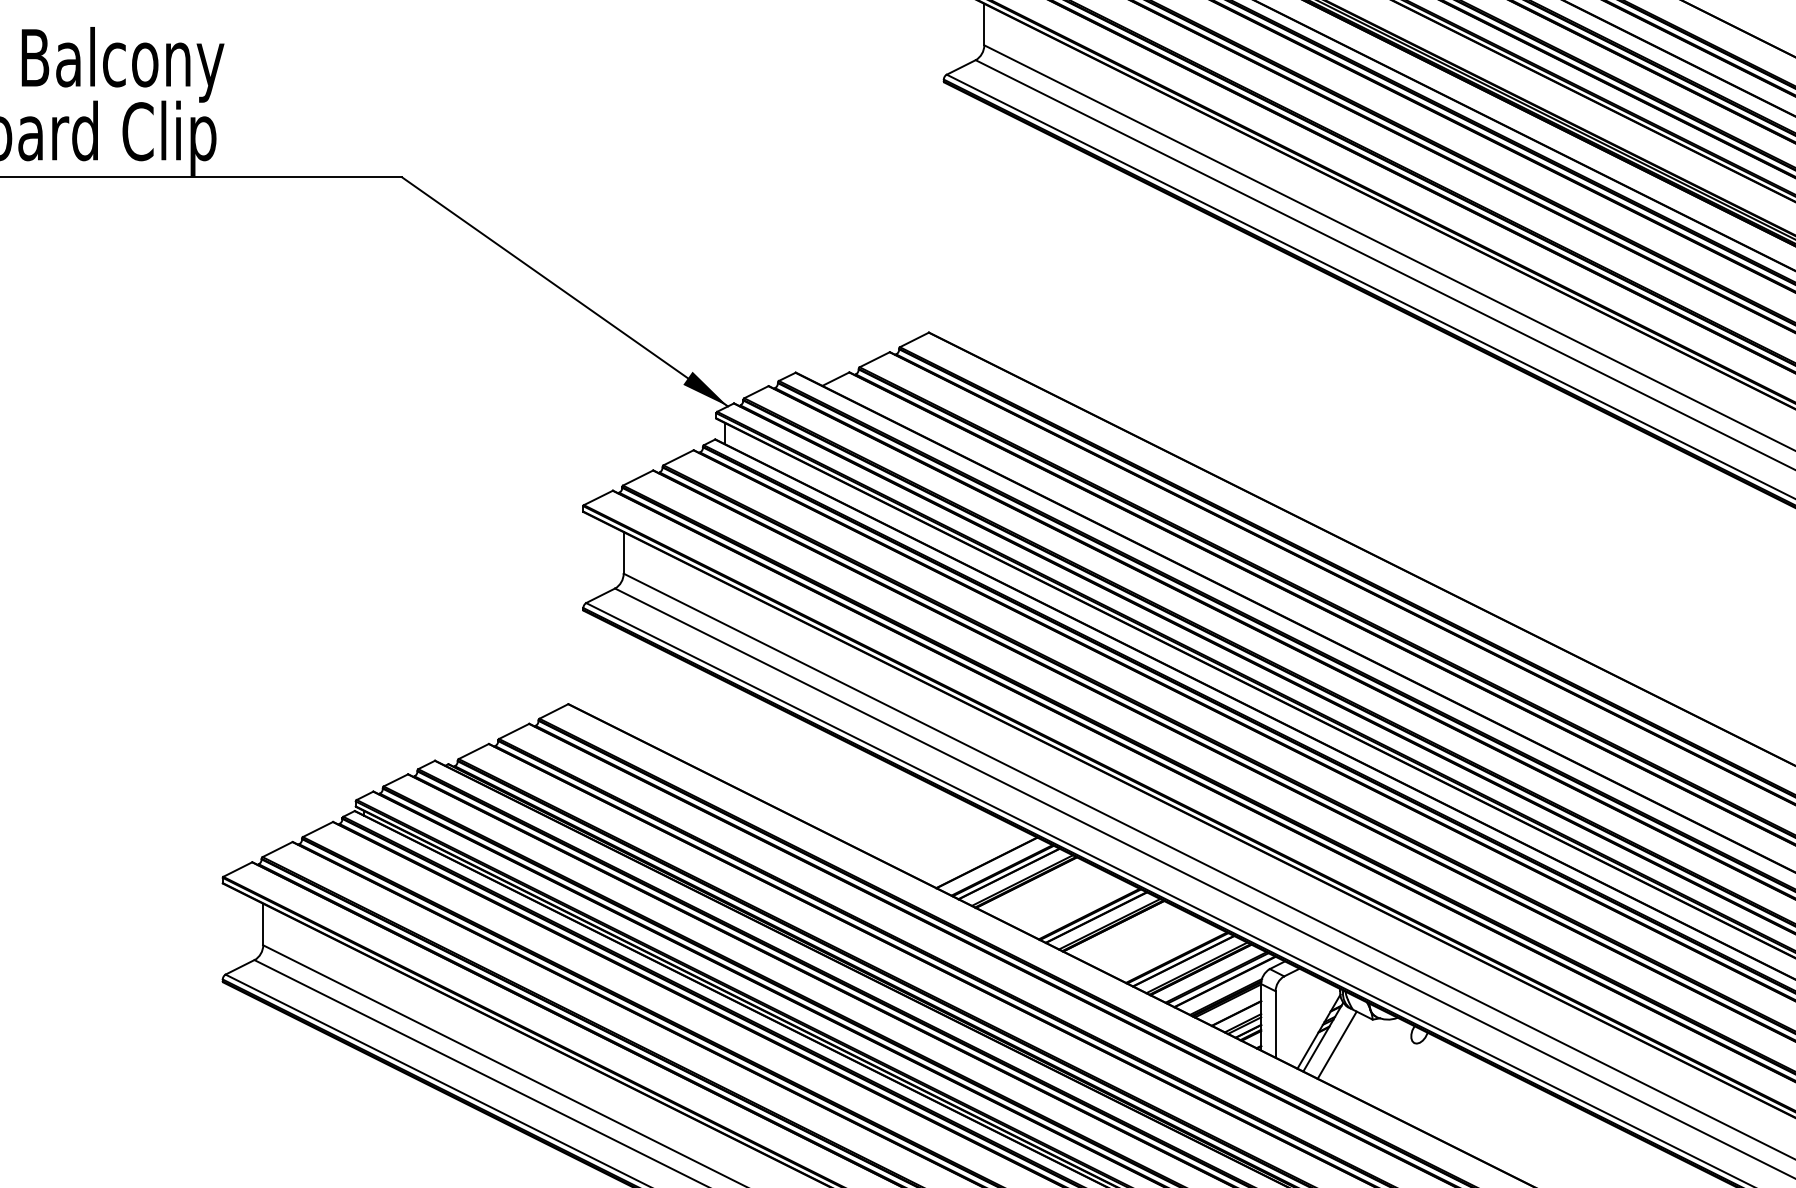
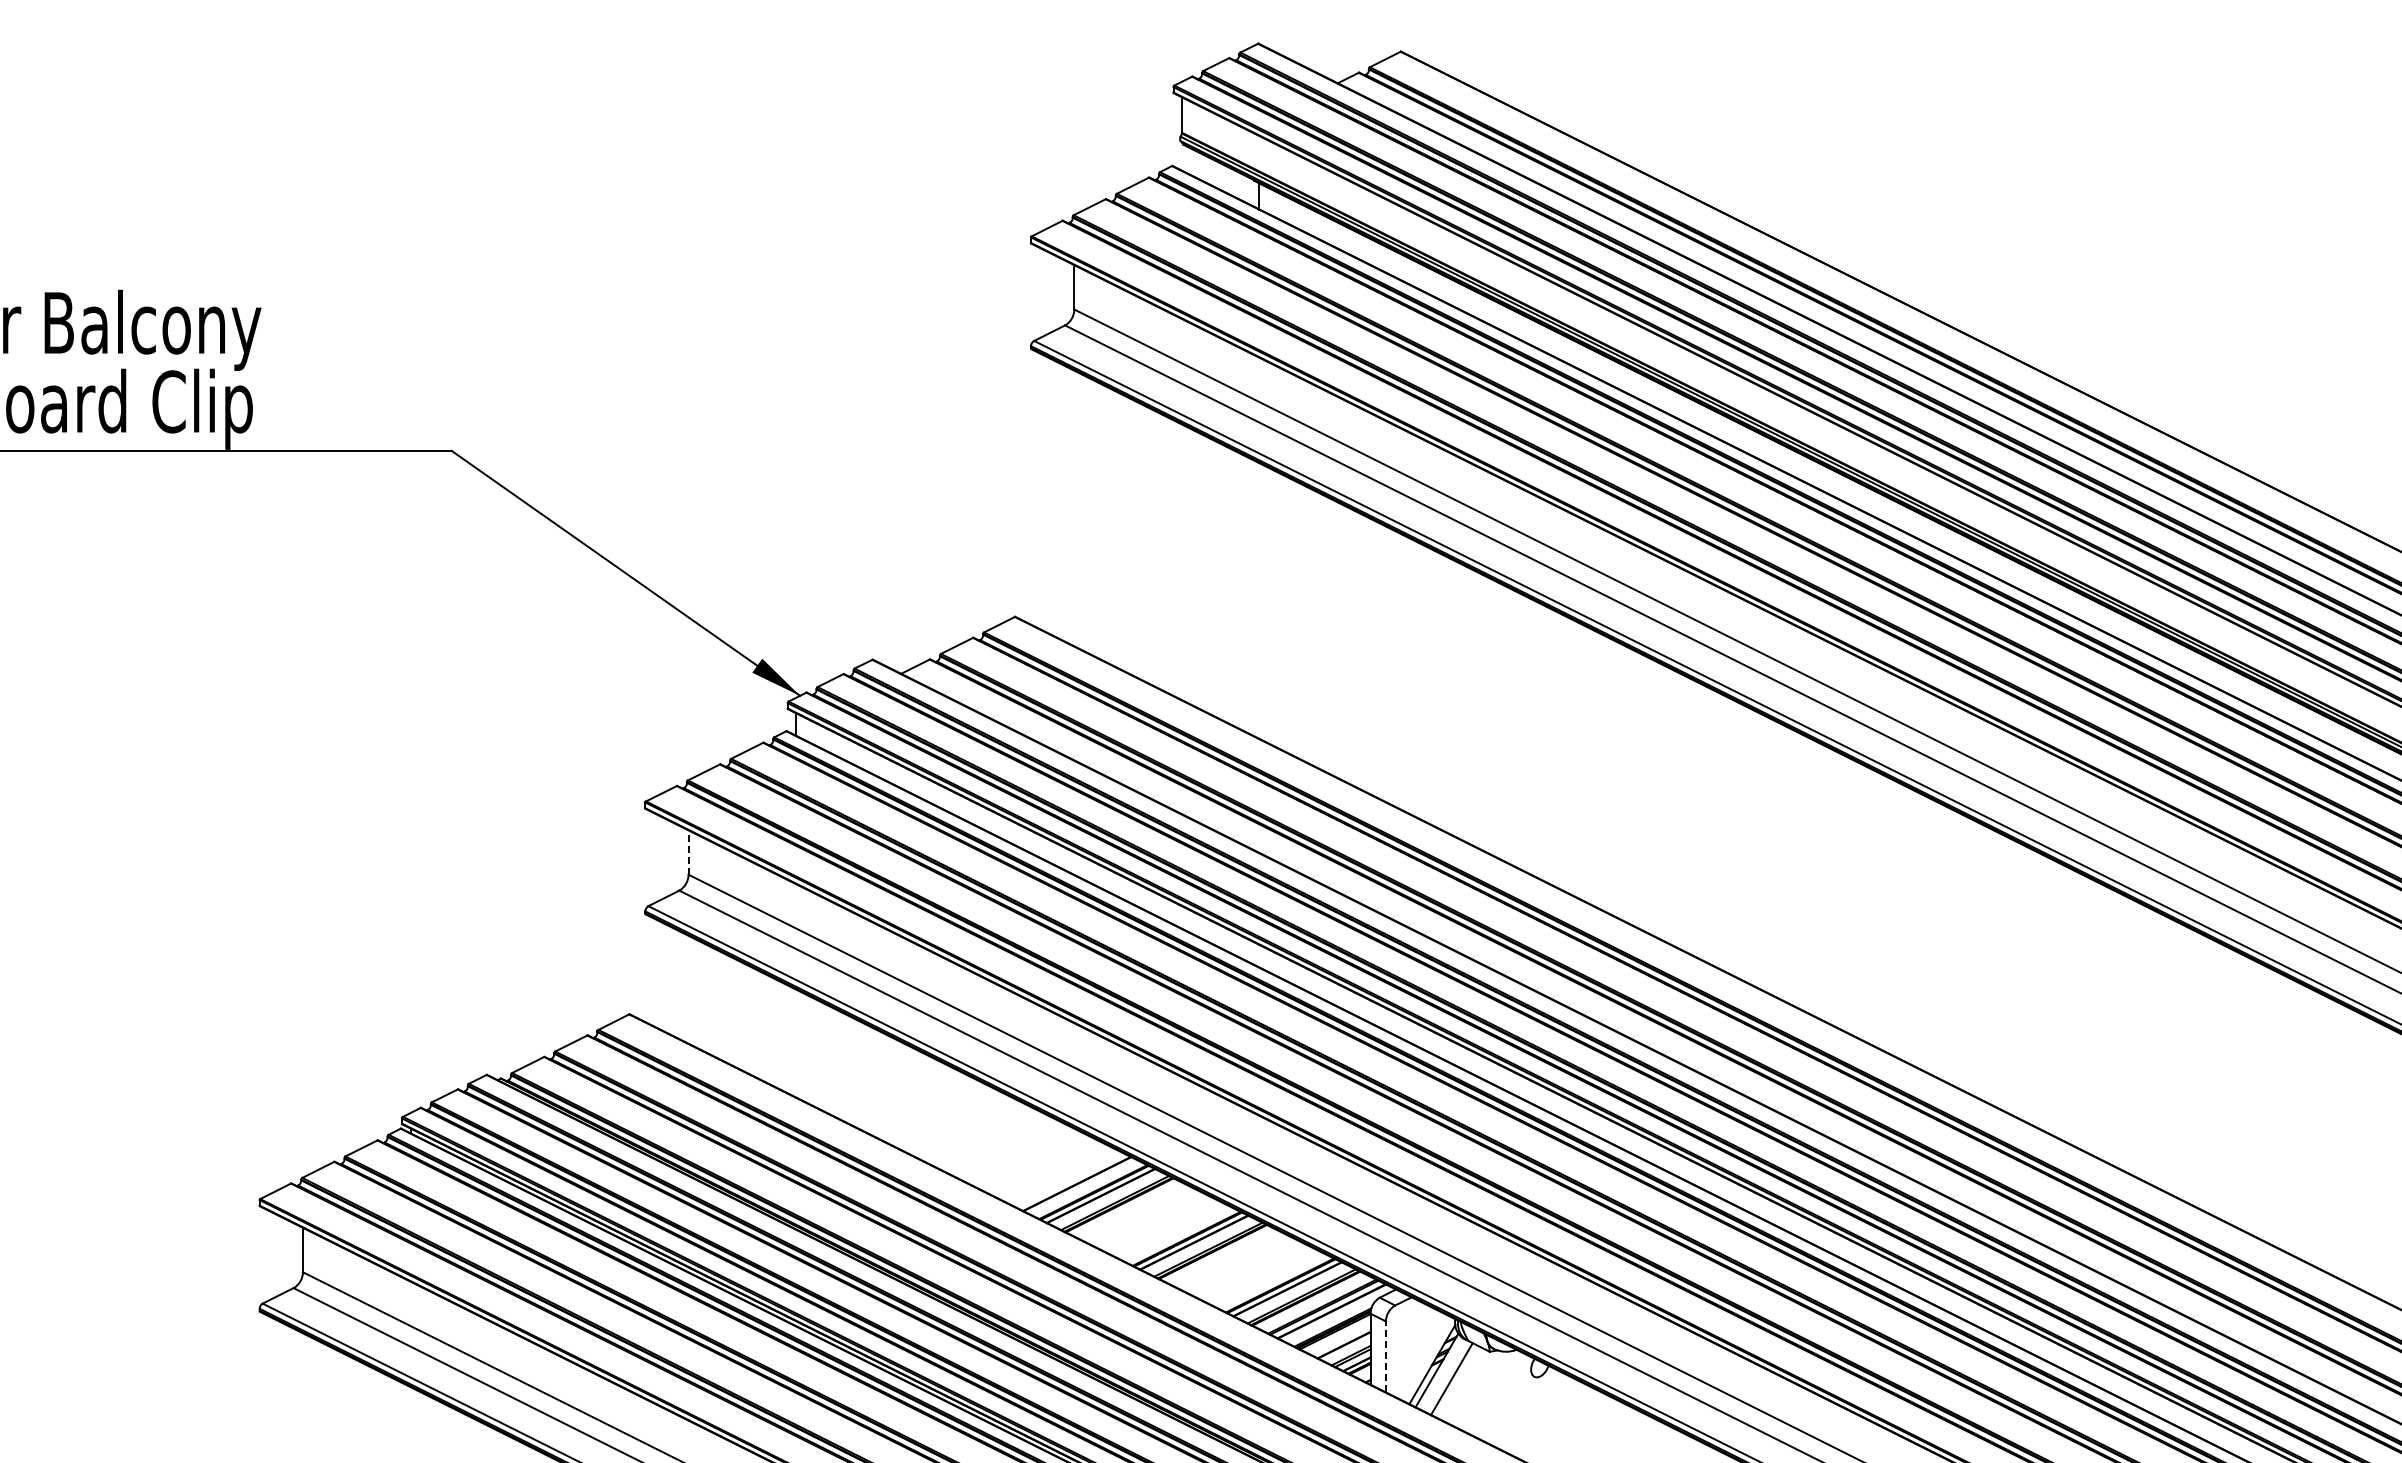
line: (623, 552) -> (688, 852), solid -> dashed
line: (1275, 1024) -> (1385, 1356), solid -> dashed

